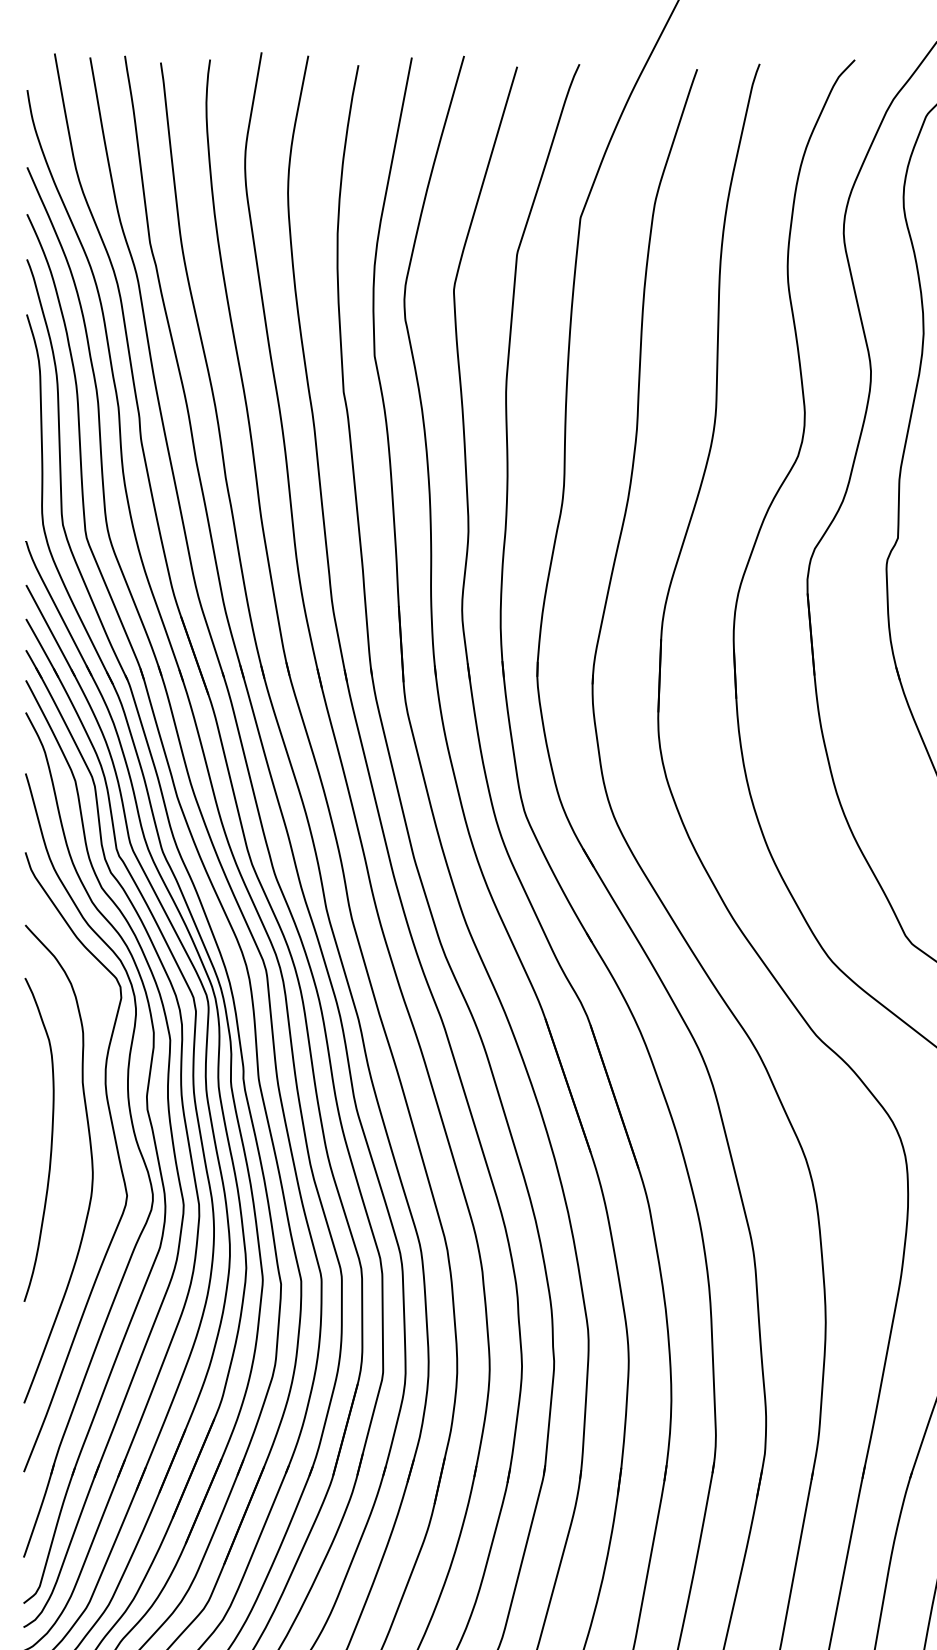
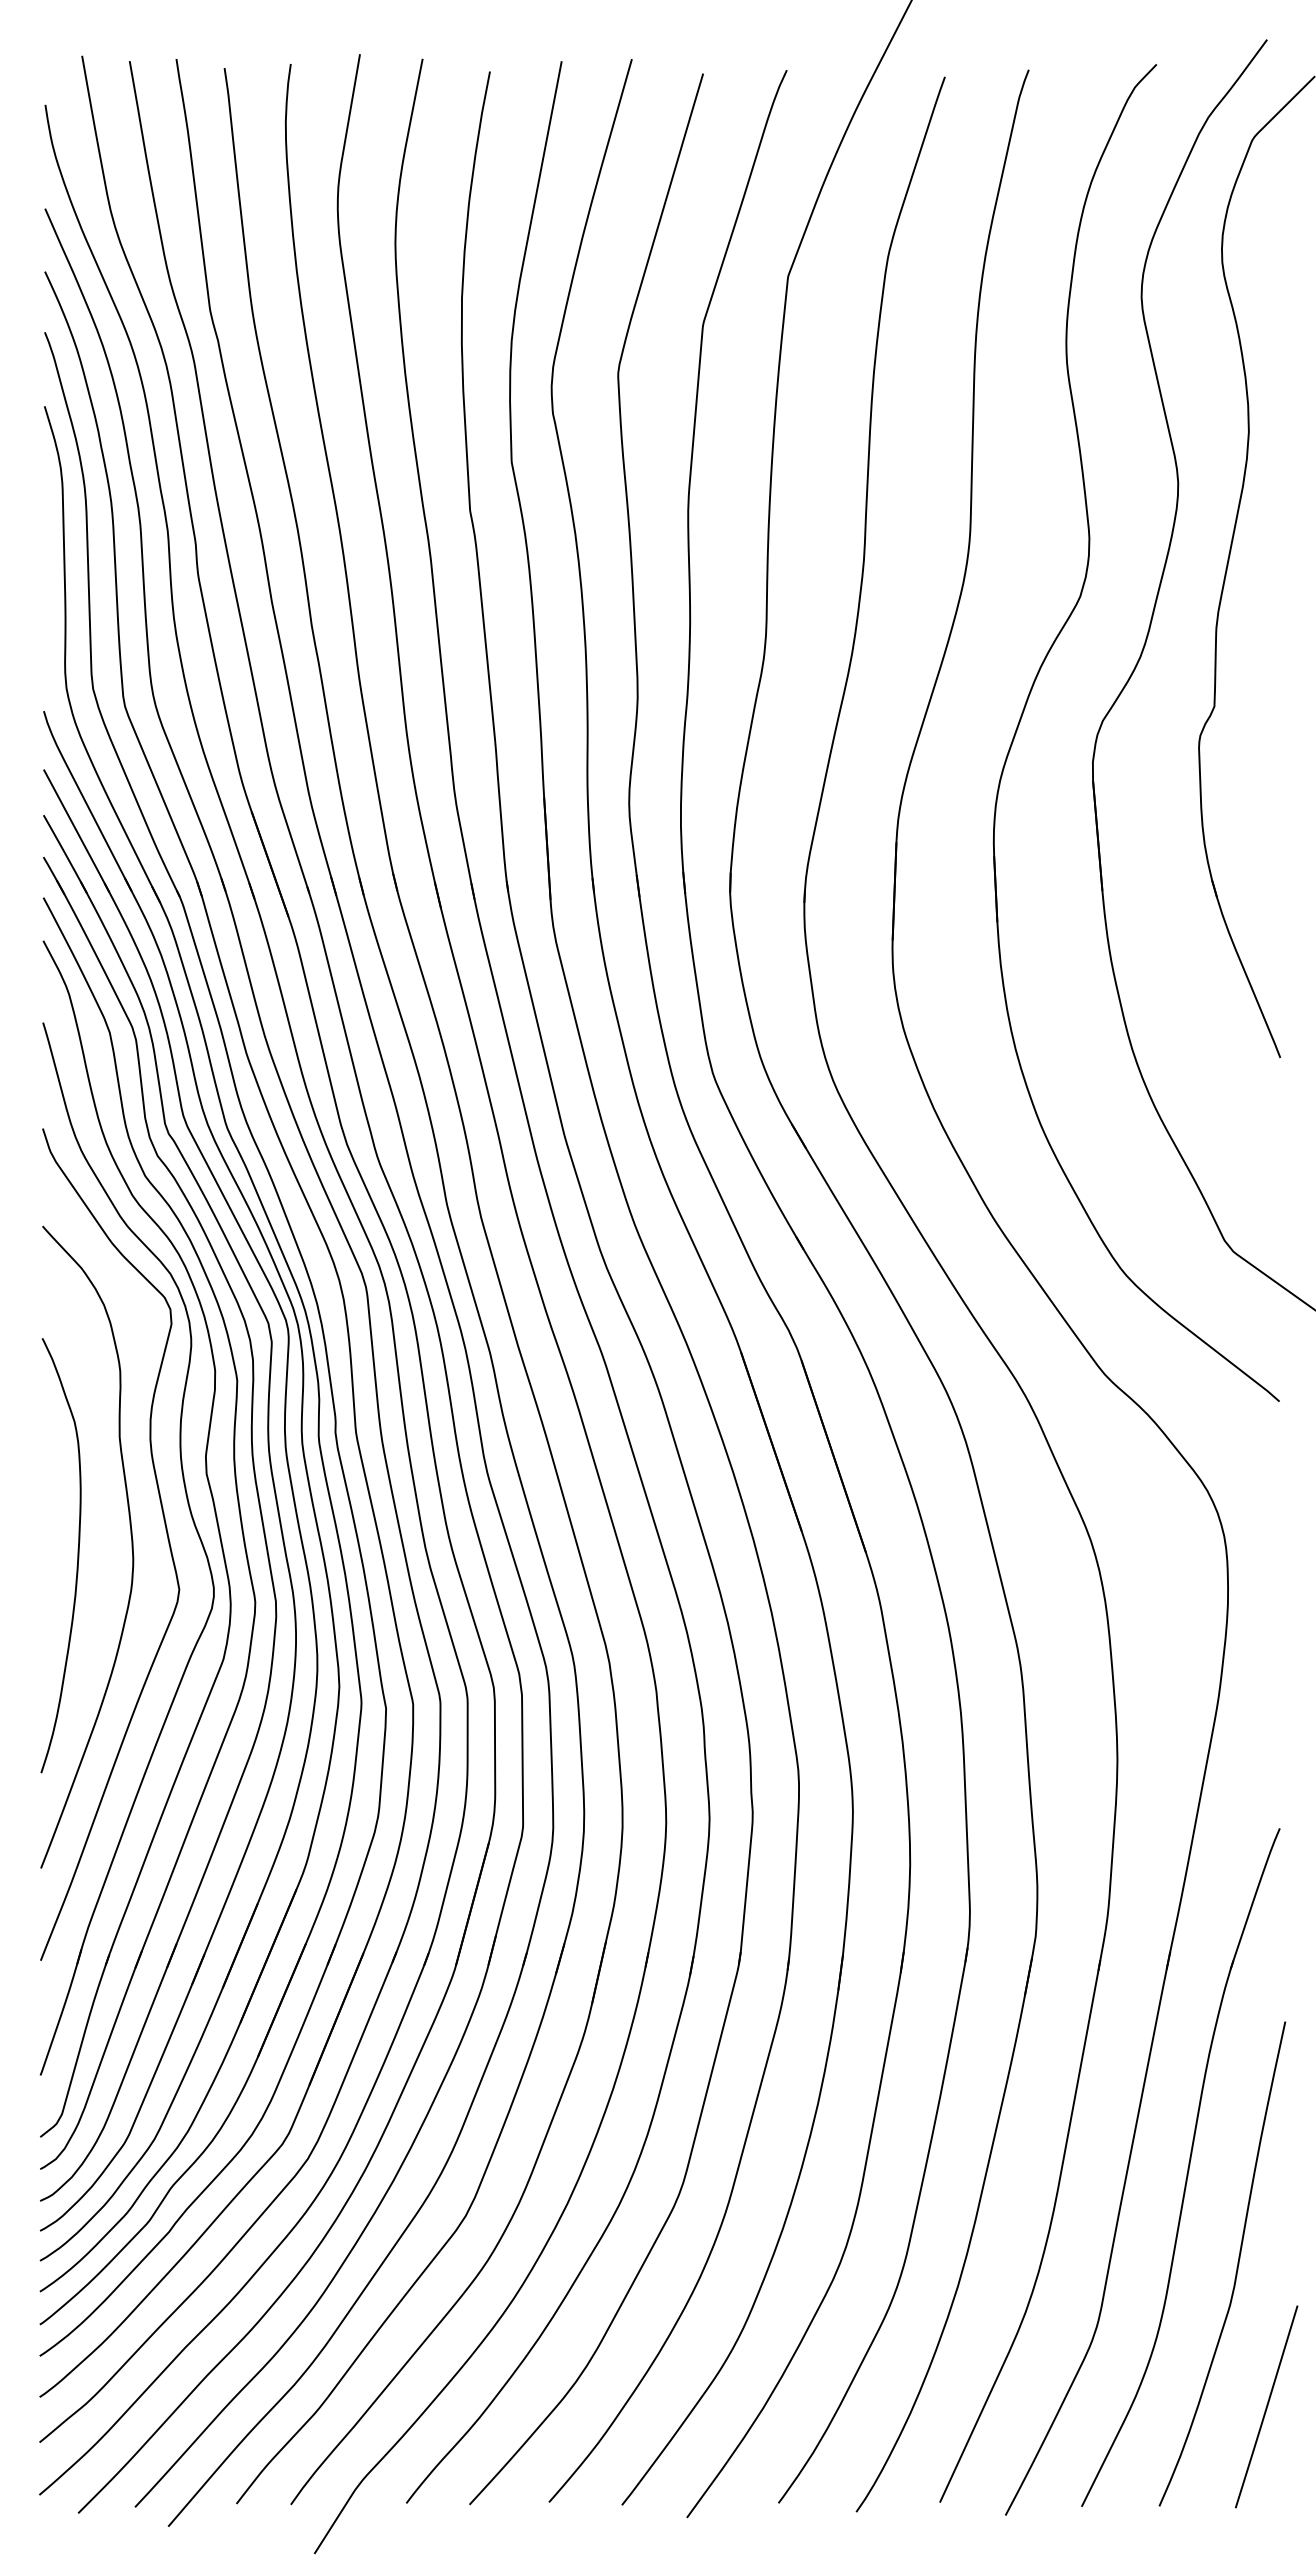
curve: (51, 1139) -> (77, 1555), moved

